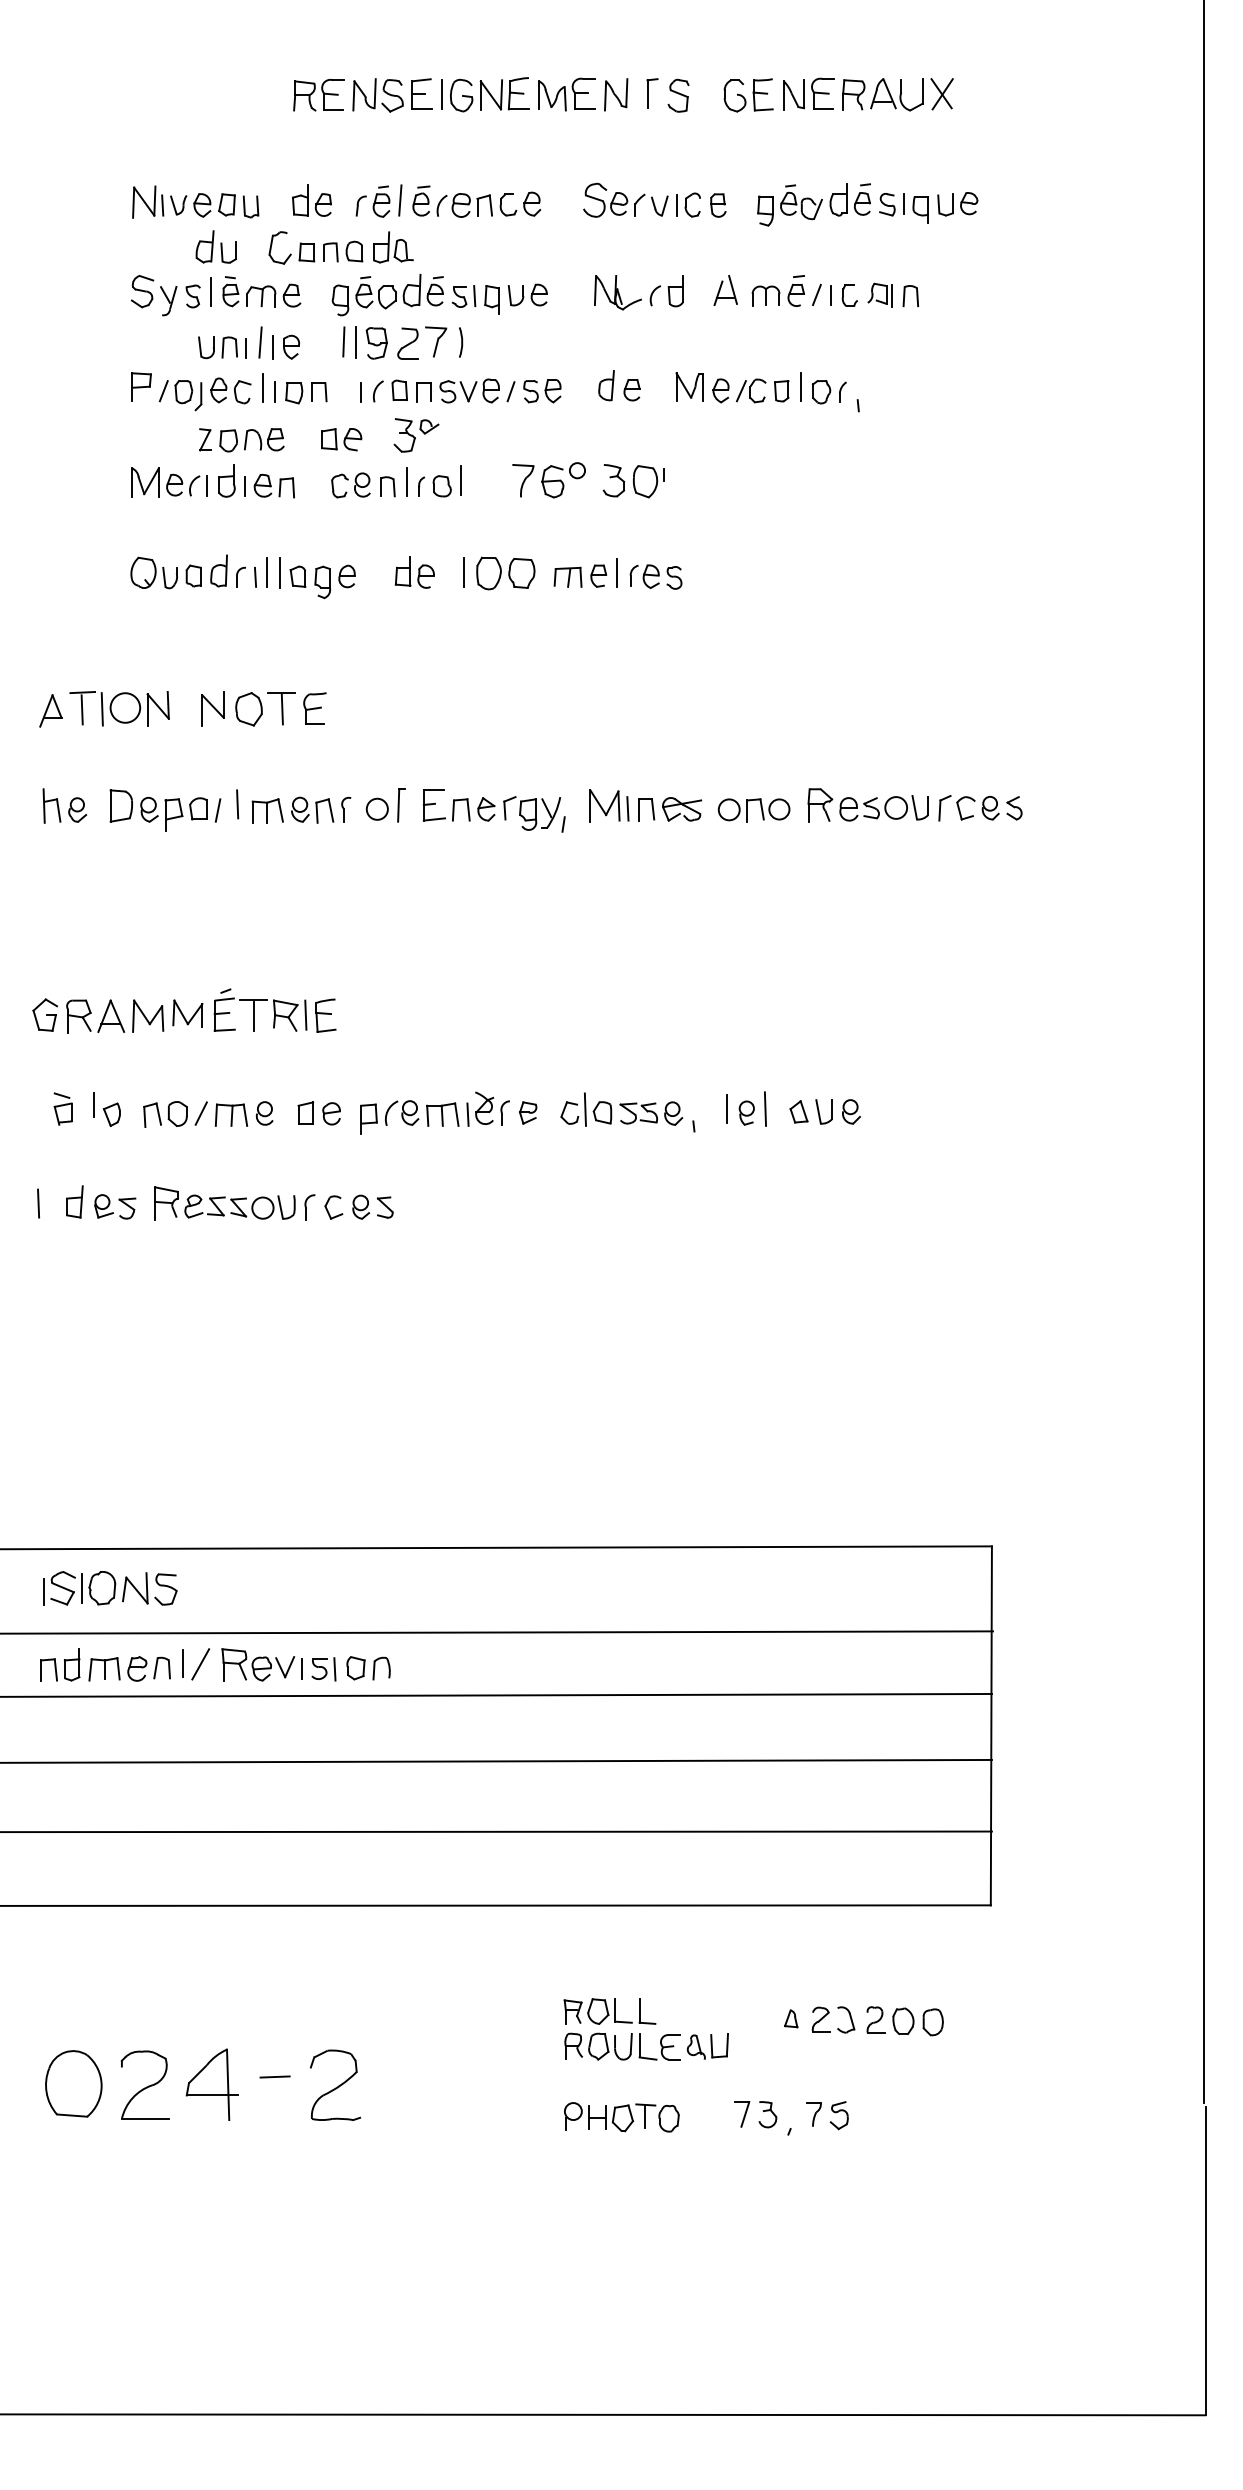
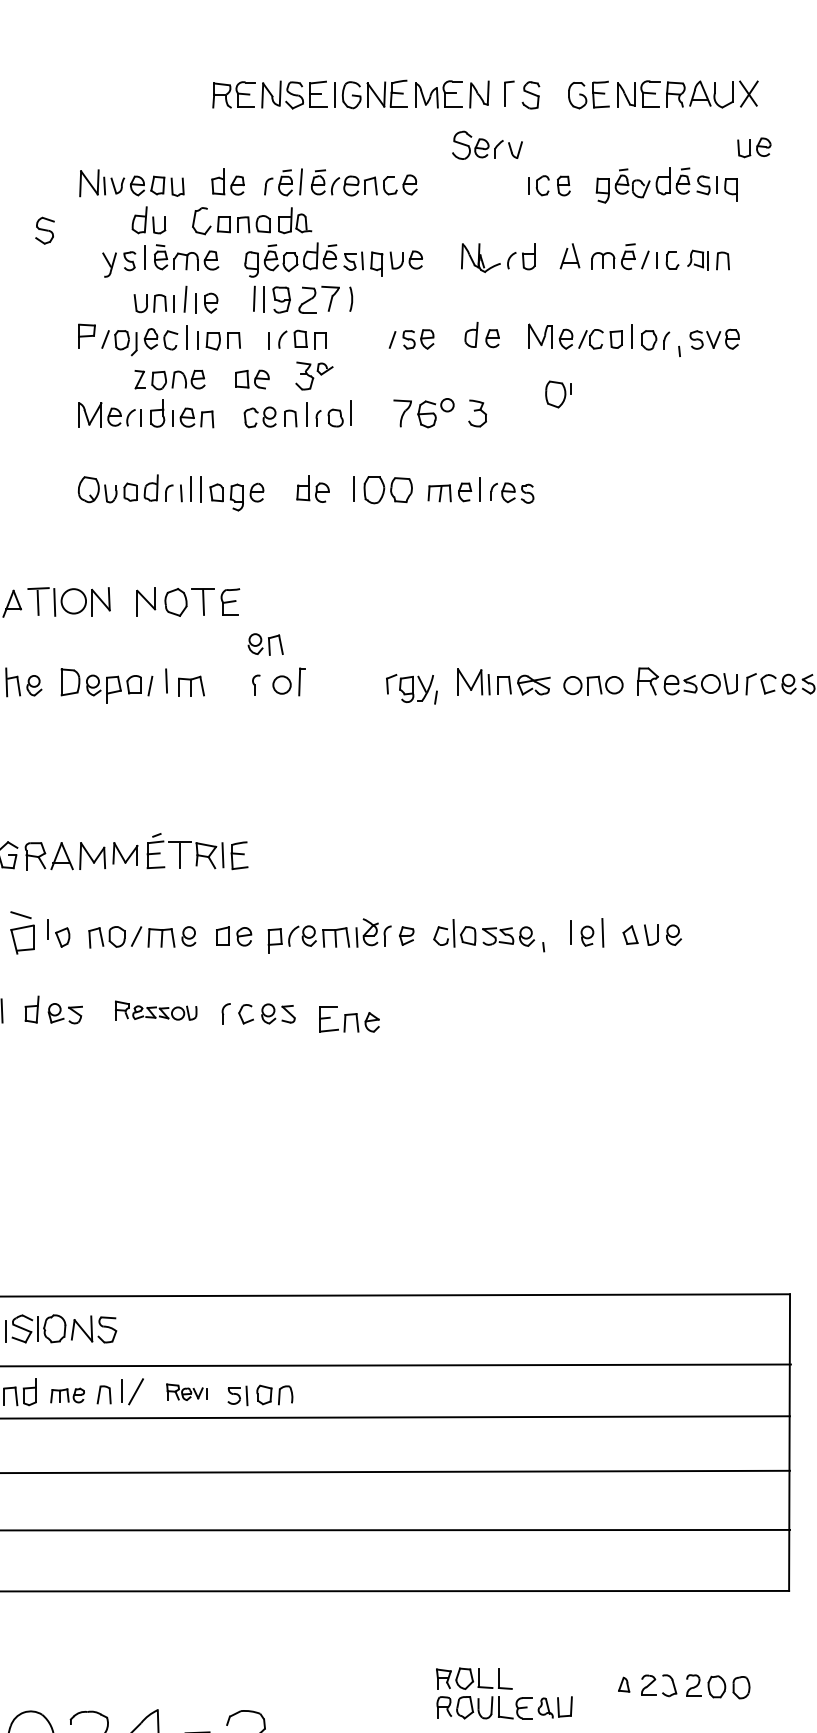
part: (625, 199) -> (487, 144), moved
part: (957, 204) -> (754, 148), moved
part: (142, 291) -> (44, 230), moved
part: (469, 390) -> (714, 338), moved
part: (648, 481) -> (558, 394), moved
part: (458, 805) -> (349, 1019), moved
part: (312, 809) -> (265, 643), moved
part: (62, 1108) -> (21, 932), size x1.6
part: (224, 1203) -> (155, 1010), size x0.7
part: (261, 1664) -> (186, 1391), size x0.6
part: (117, 1668) -> (67, 1395), size x0.7

